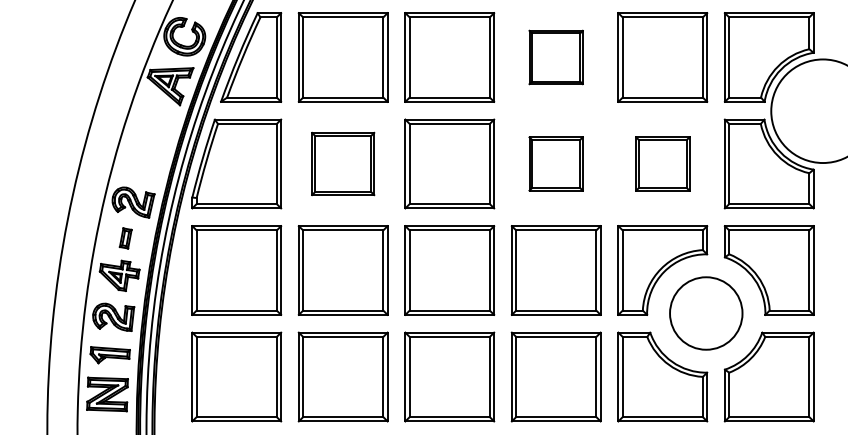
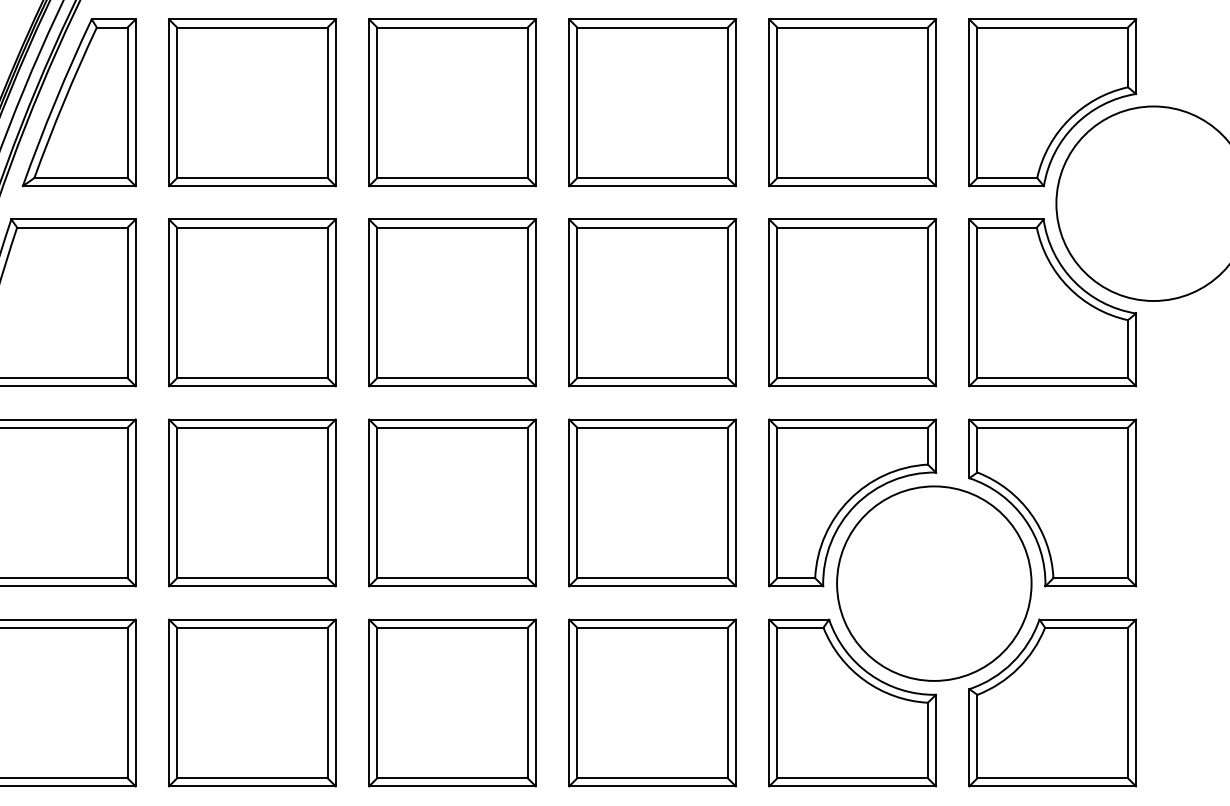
part: (555, 57) -> (651, 102), size x1.67
part: (342, 163) -> (251, 301), size x1.43
part: (555, 163) -> (651, 301), size x1.67
part: (662, 163) -> (852, 301), size x1.67
circle: (706, 313) -> (934, 583), size x1.43

